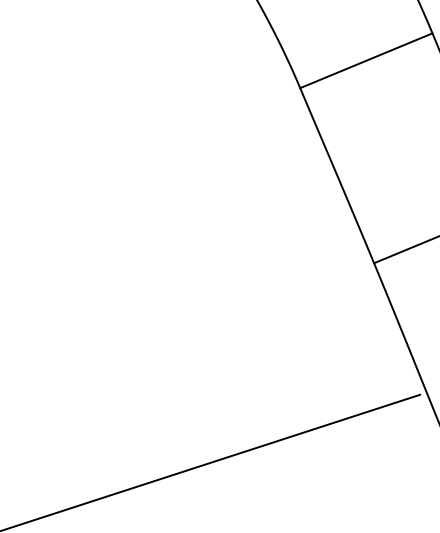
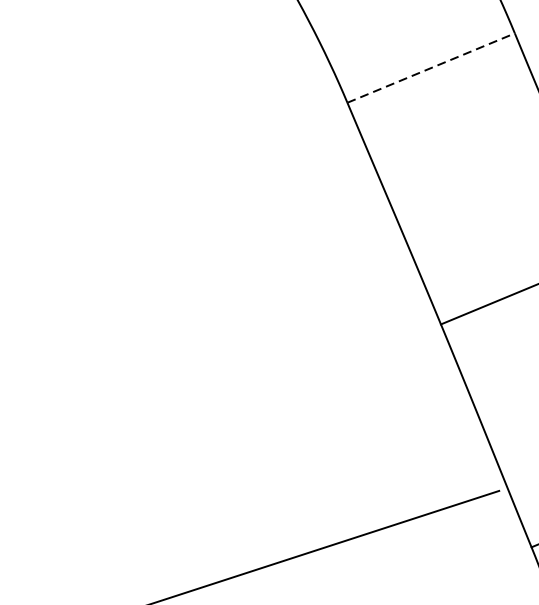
line: (366, 60) -> (431, 67), solid -> dashed

